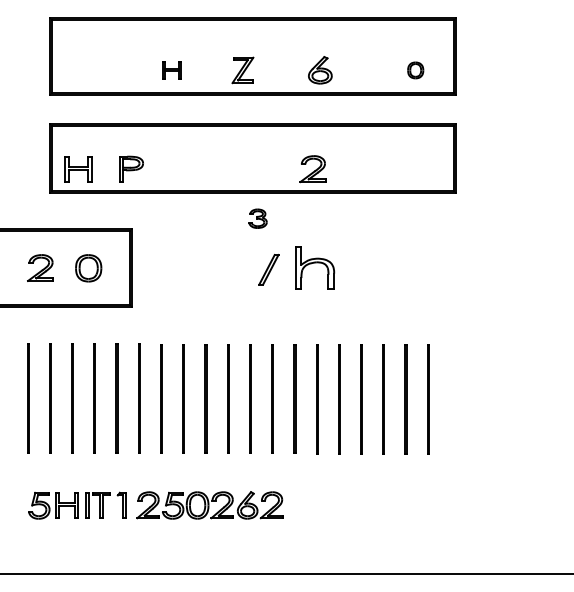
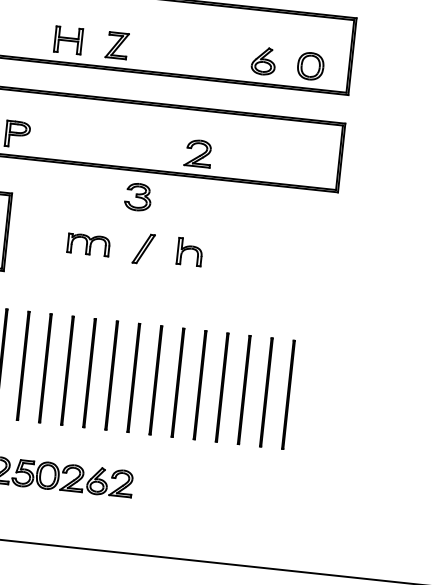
part: (171, 70) -> (68, 40), size x1.43
part: (242, 70) -> (116, 45), moved
part: (320, 70) -> (263, 61), moved
part: (415, 70) -> (310, 66), size x1.67
part: (257, 218) -> (137, 196), size x1.43
part: (315, 267) -> (190, 251), size x0.62
part: (213, 271) -> (88, 244), added

